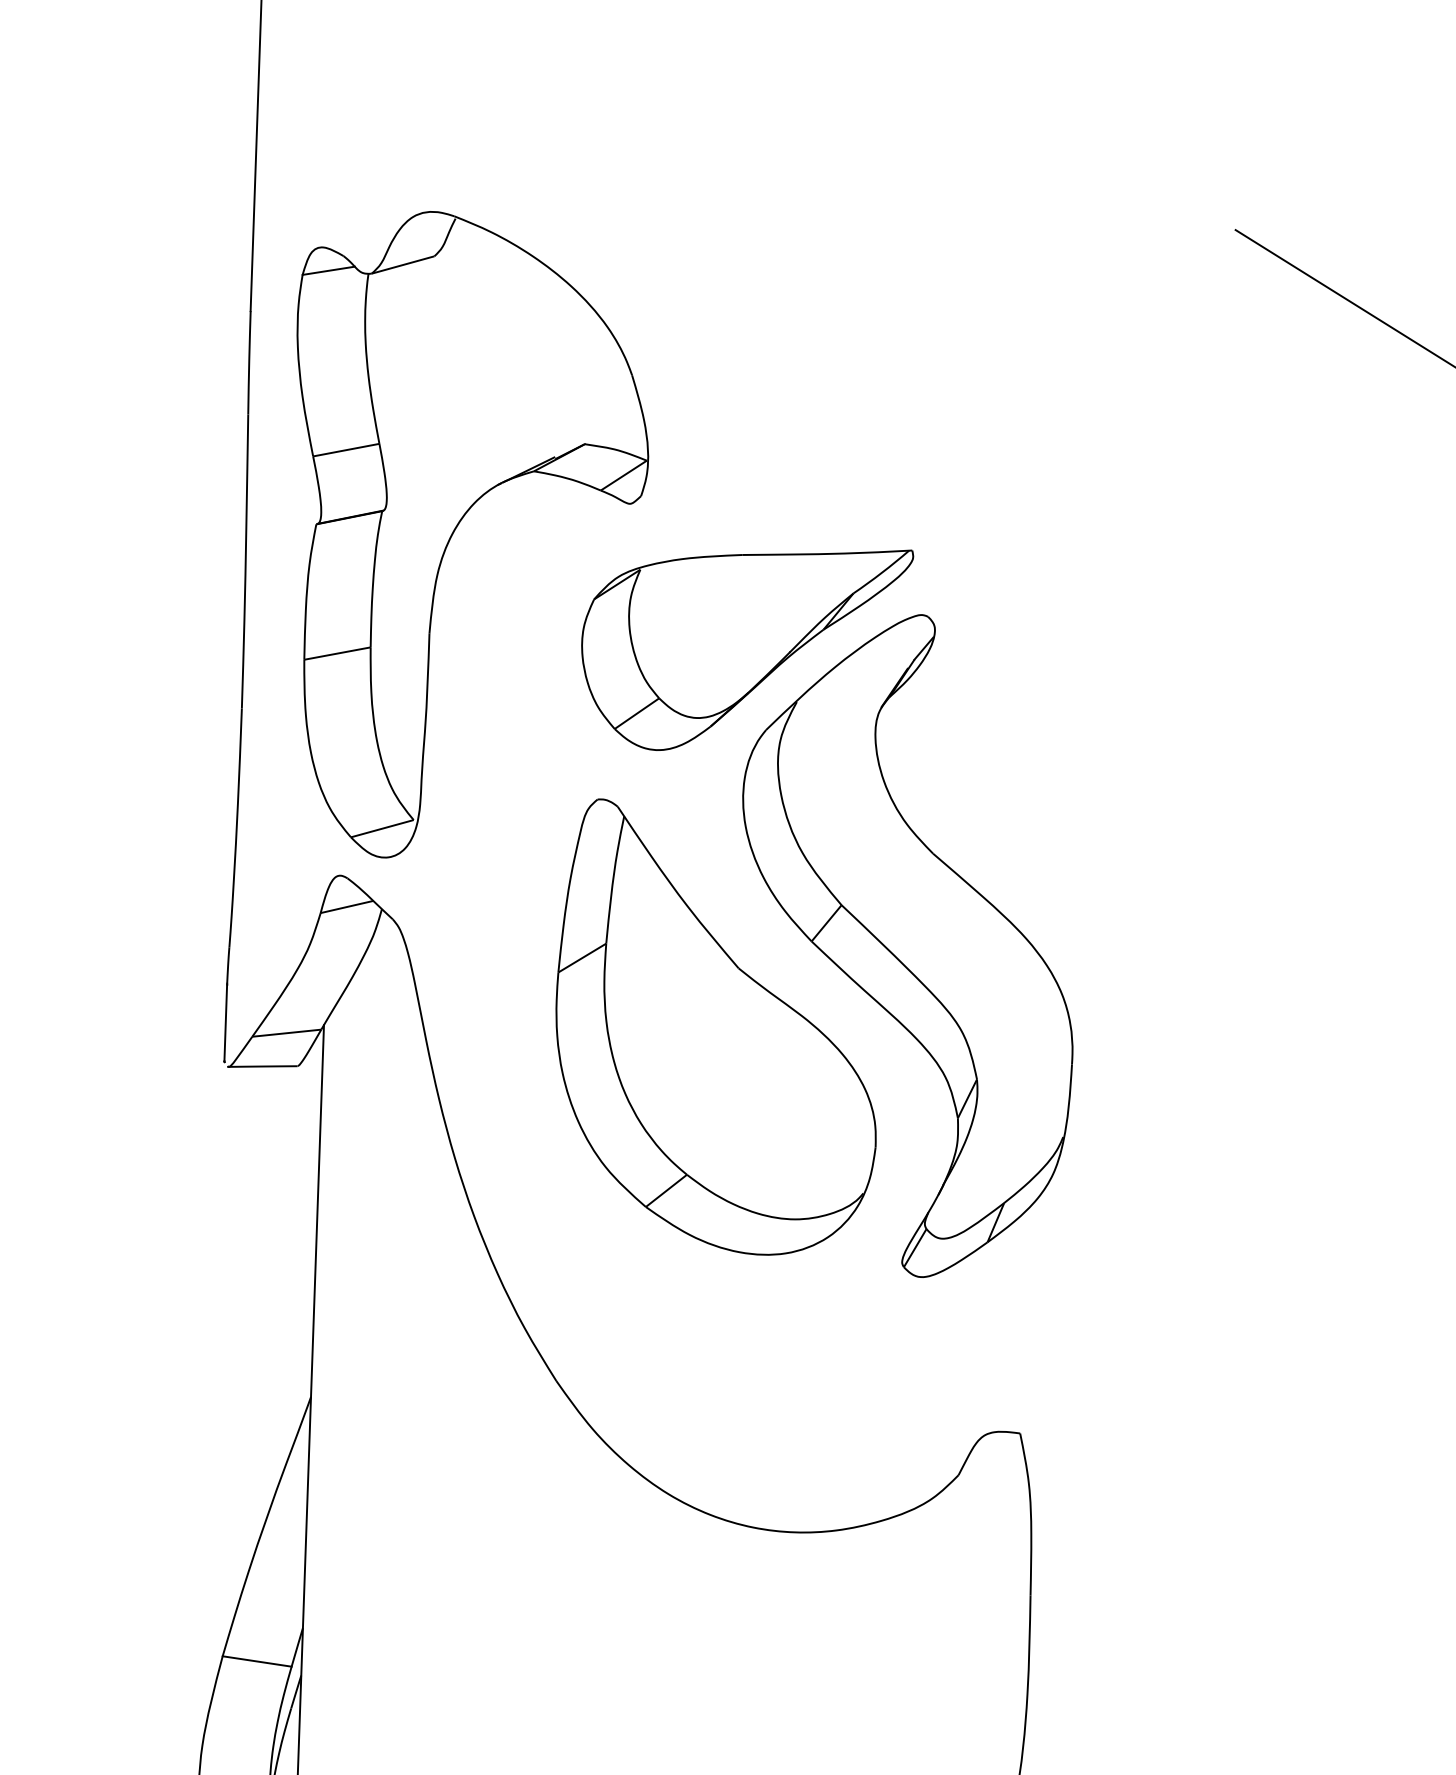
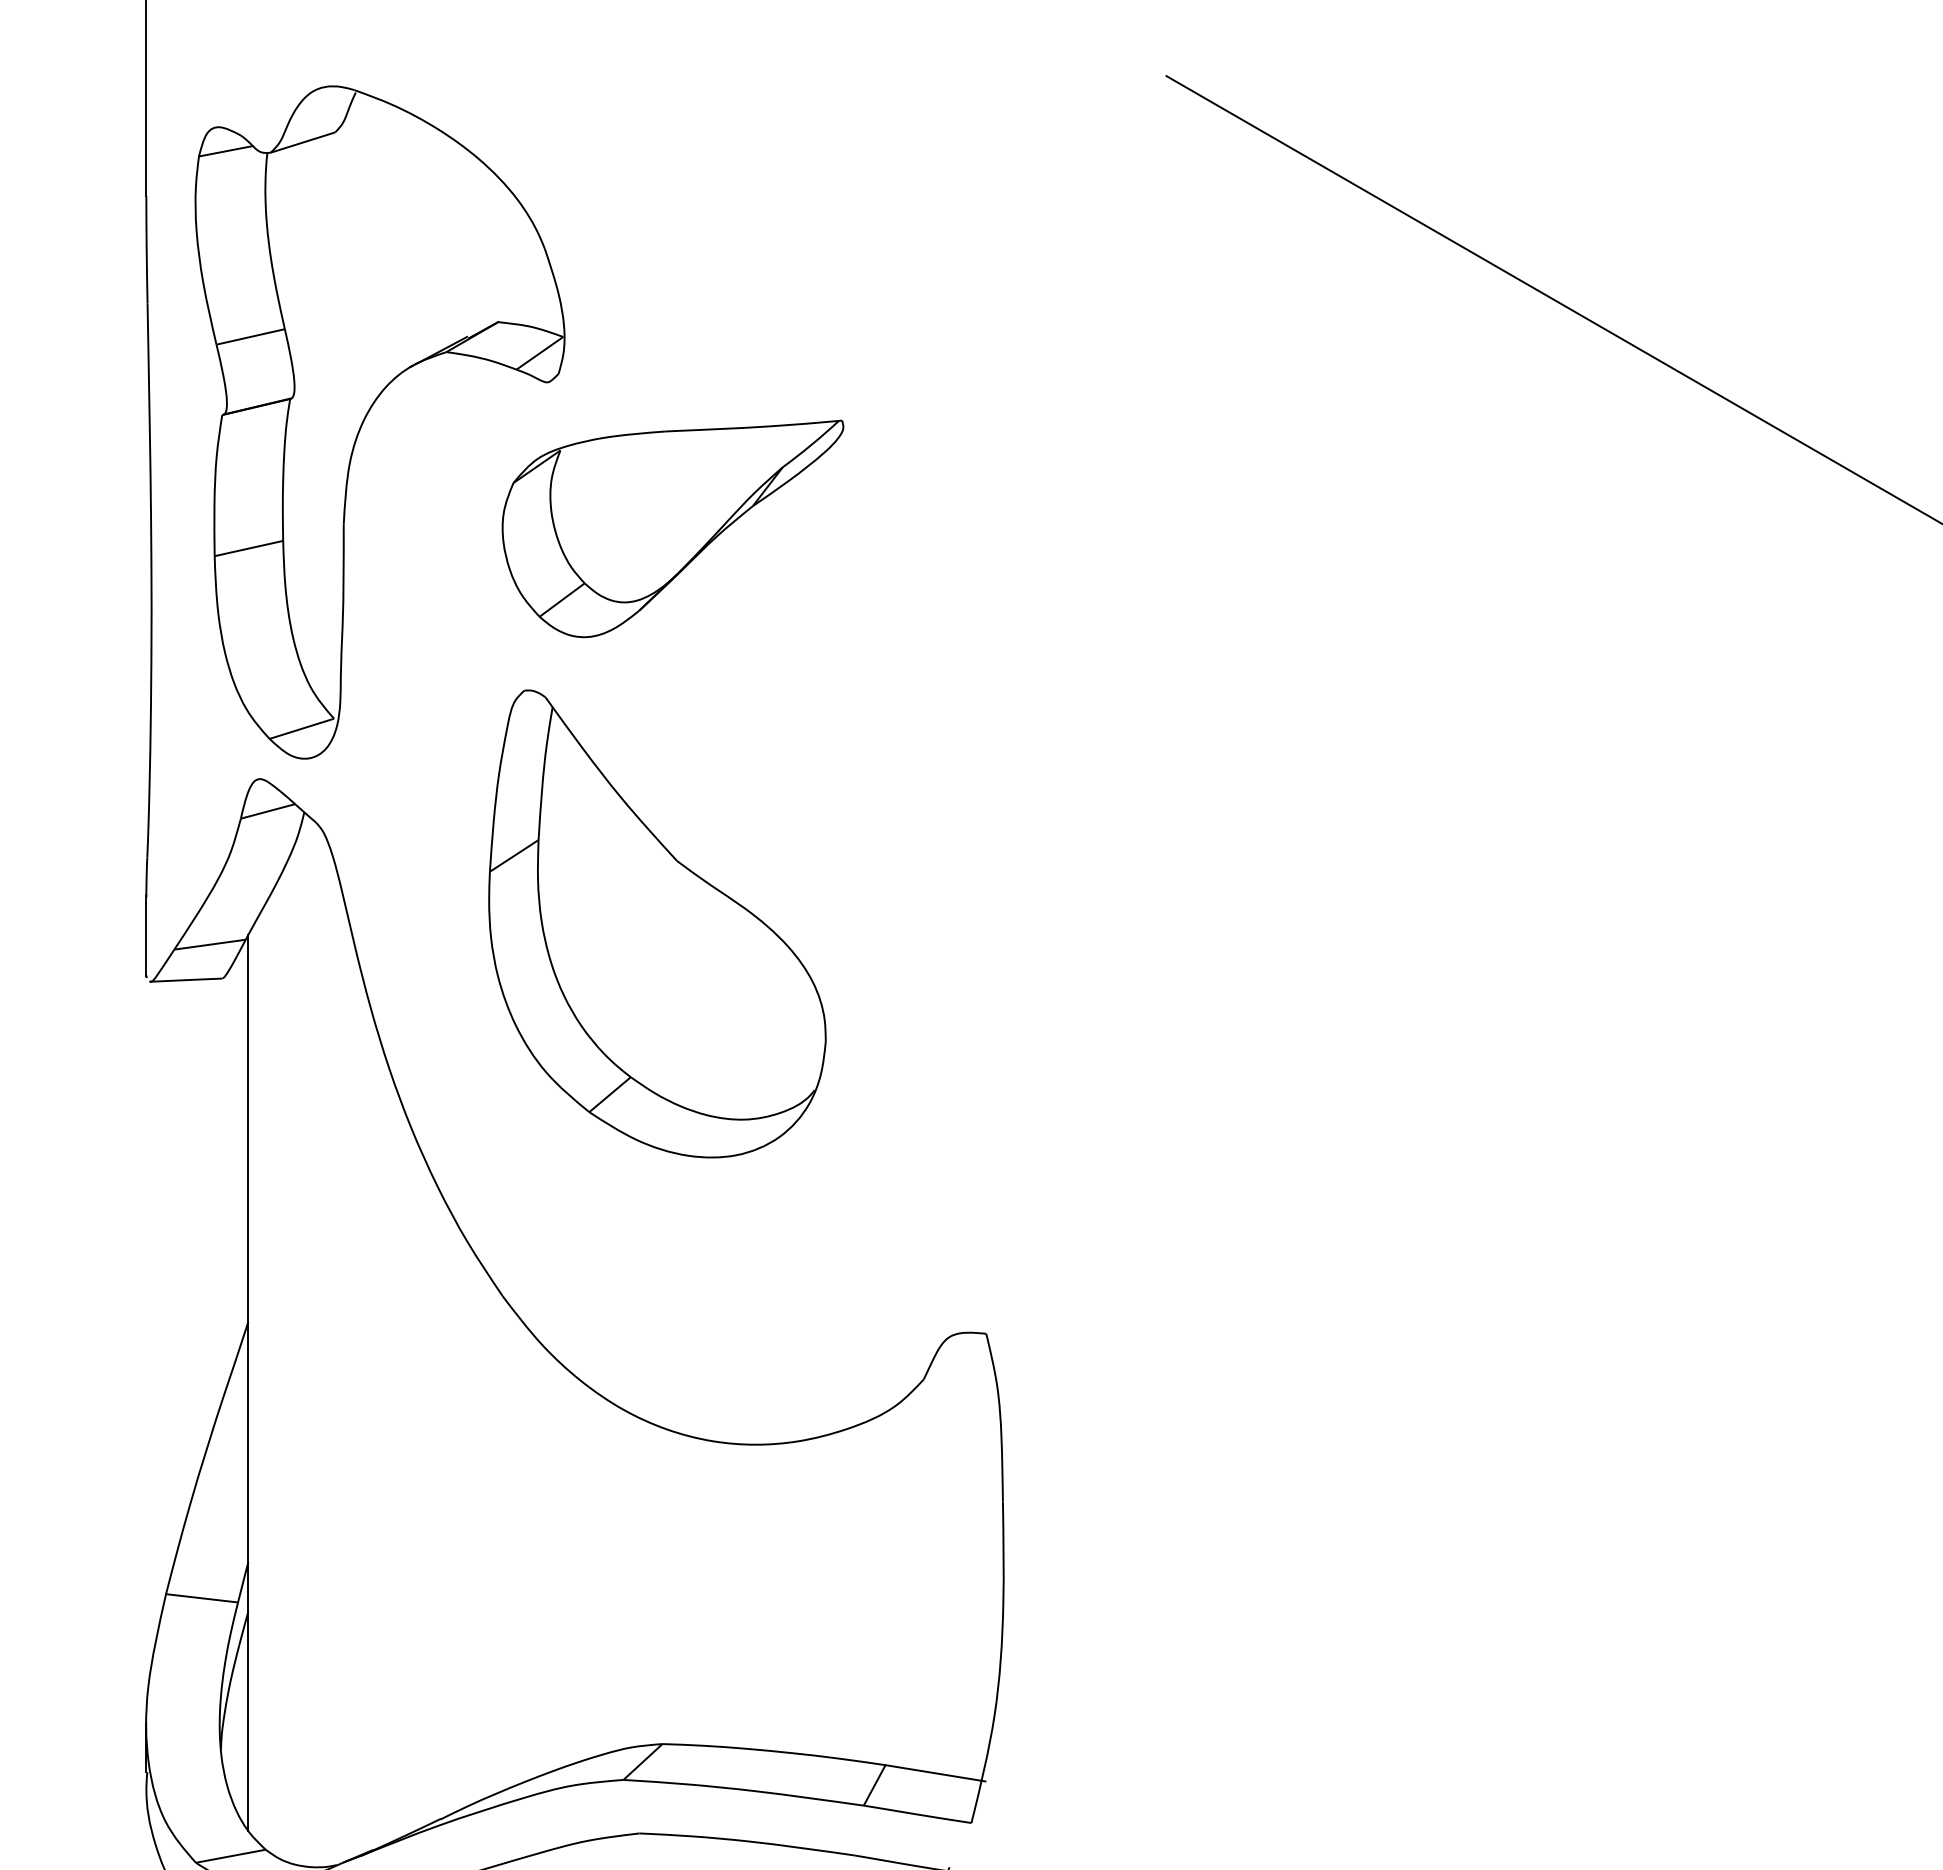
part: (906, 944) -> (850, 830), removed

